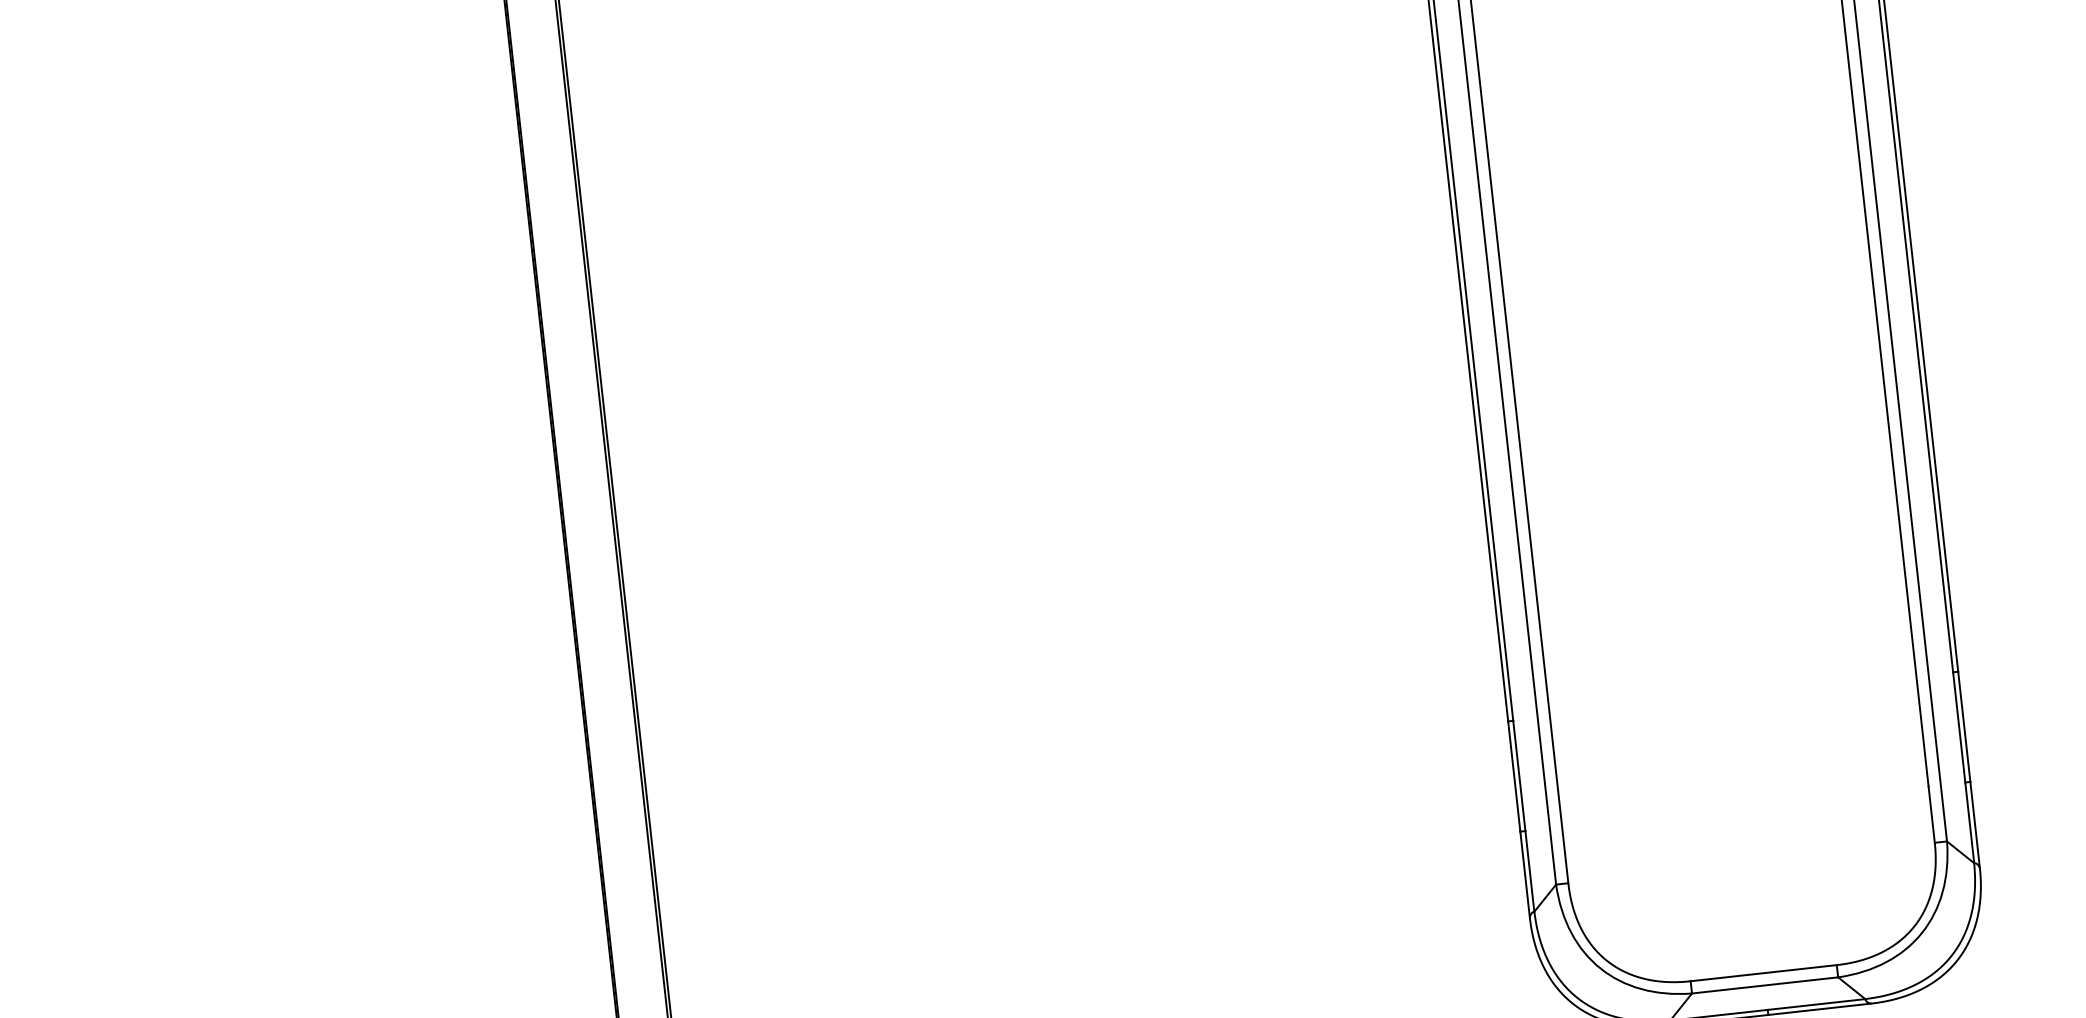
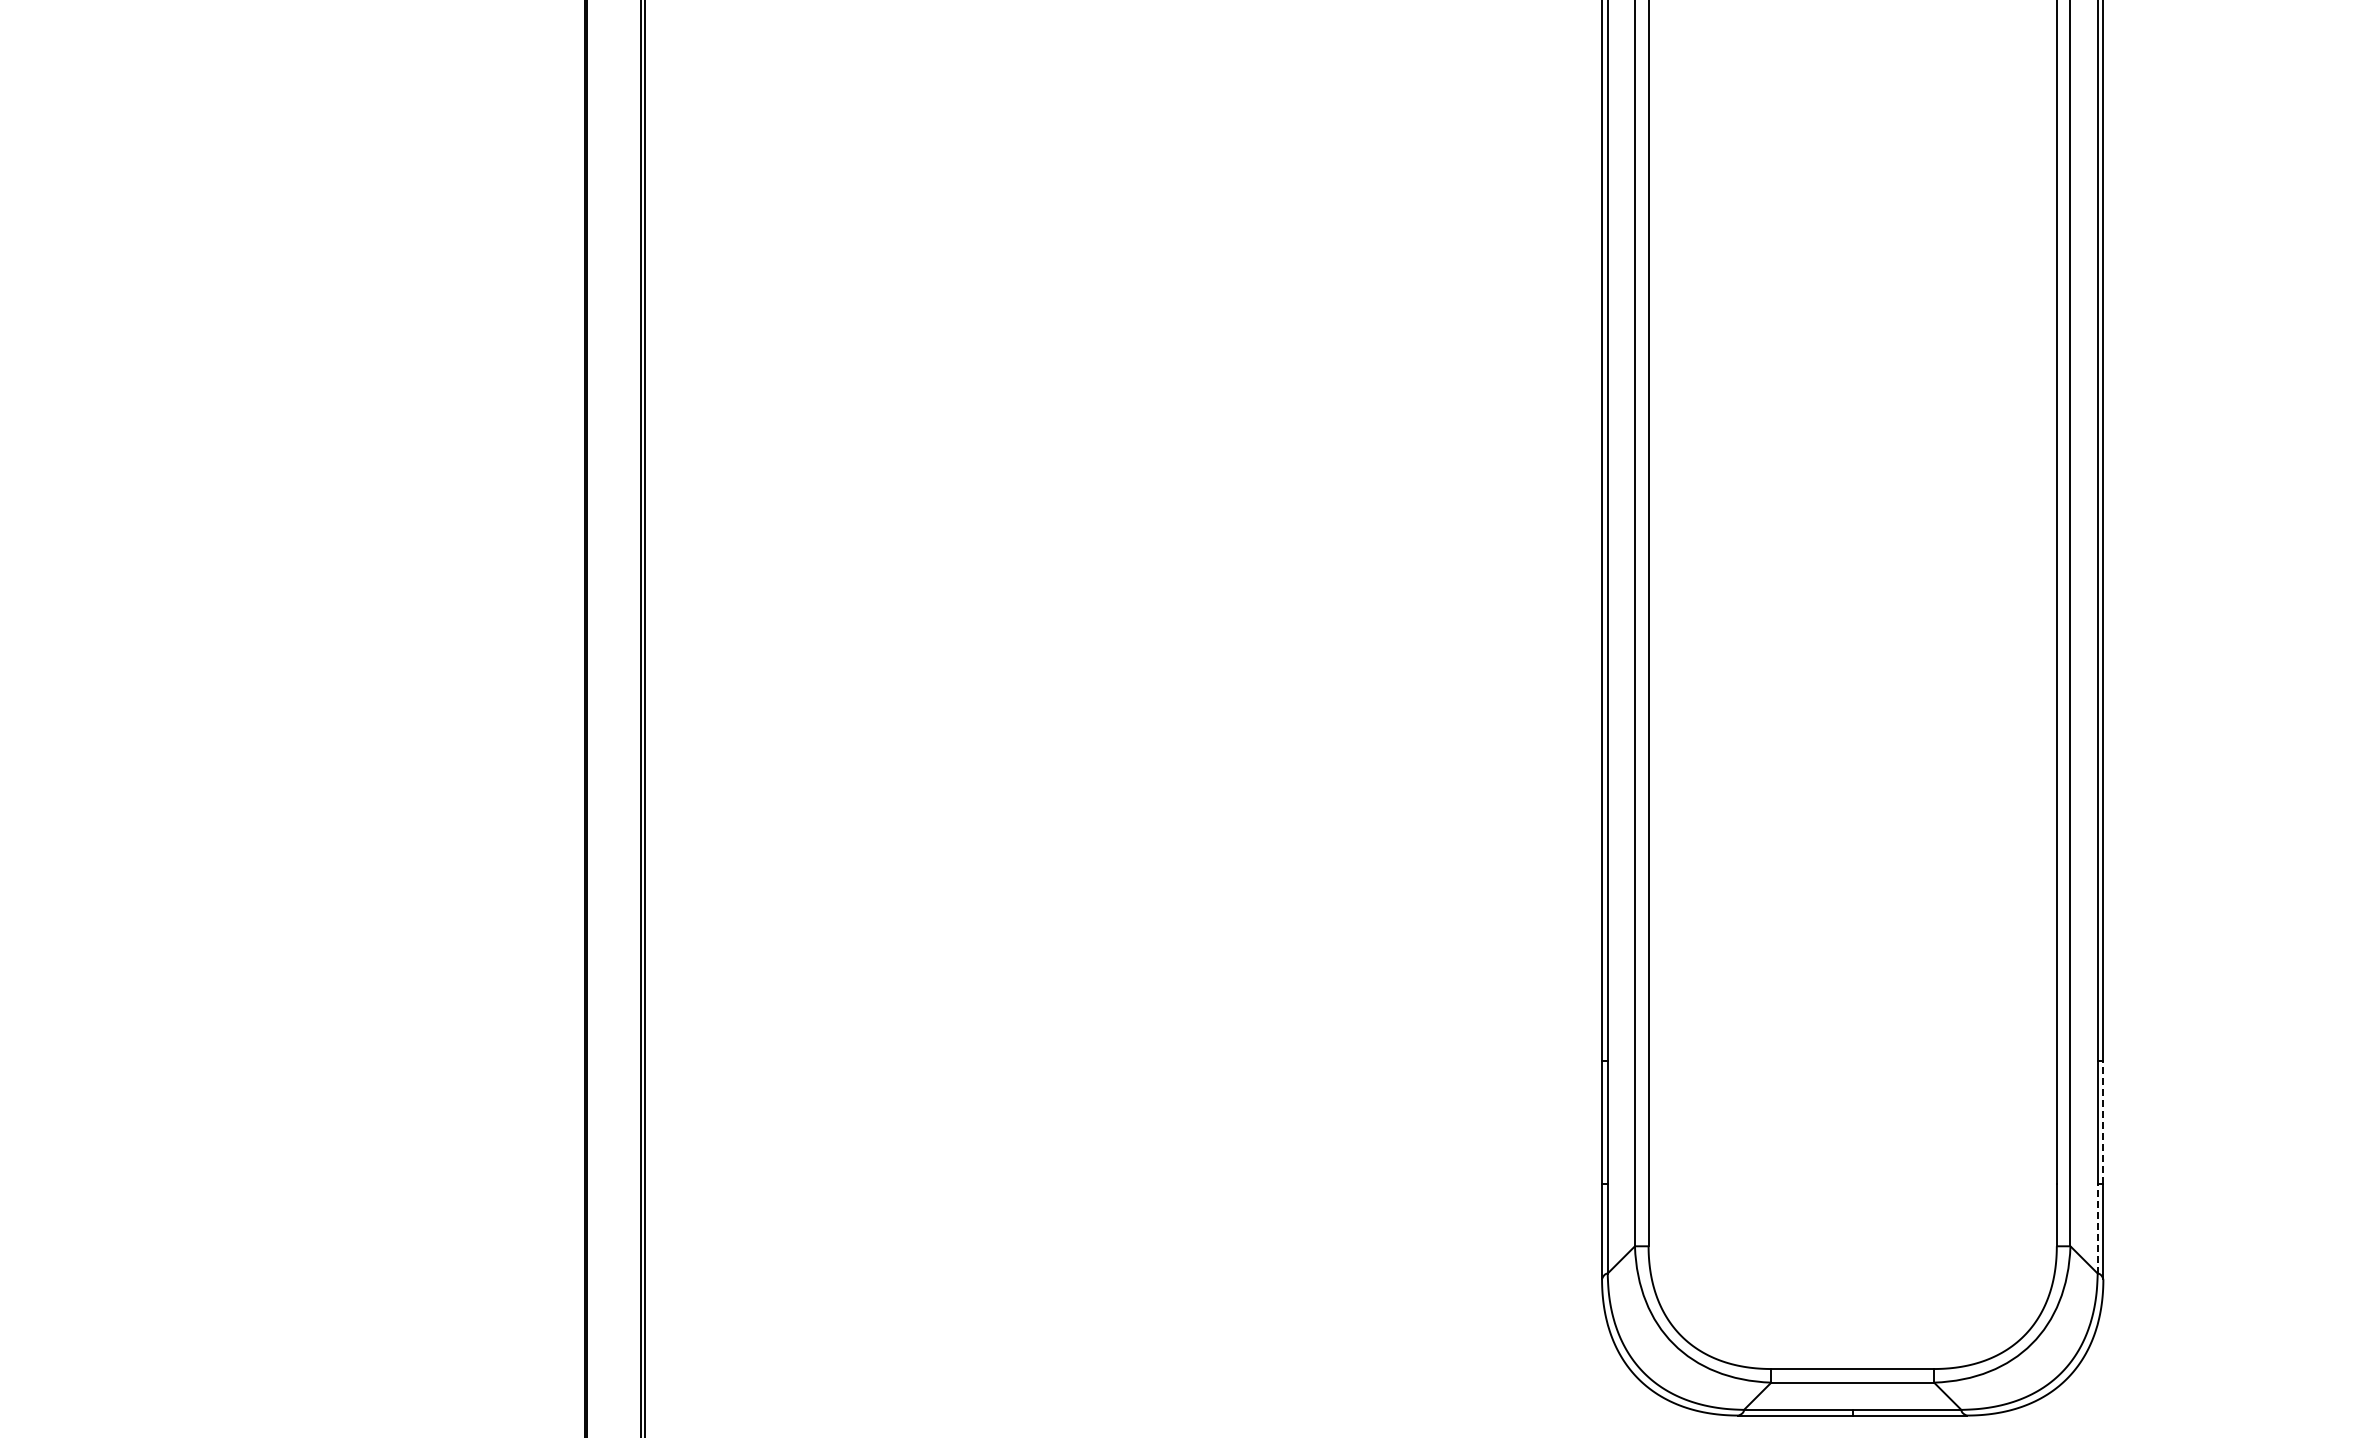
line: (1964, 726) -> (2103, 1121), solid -> dashed
line: (1969, 822) -> (2097, 1228), solid -> dashed

